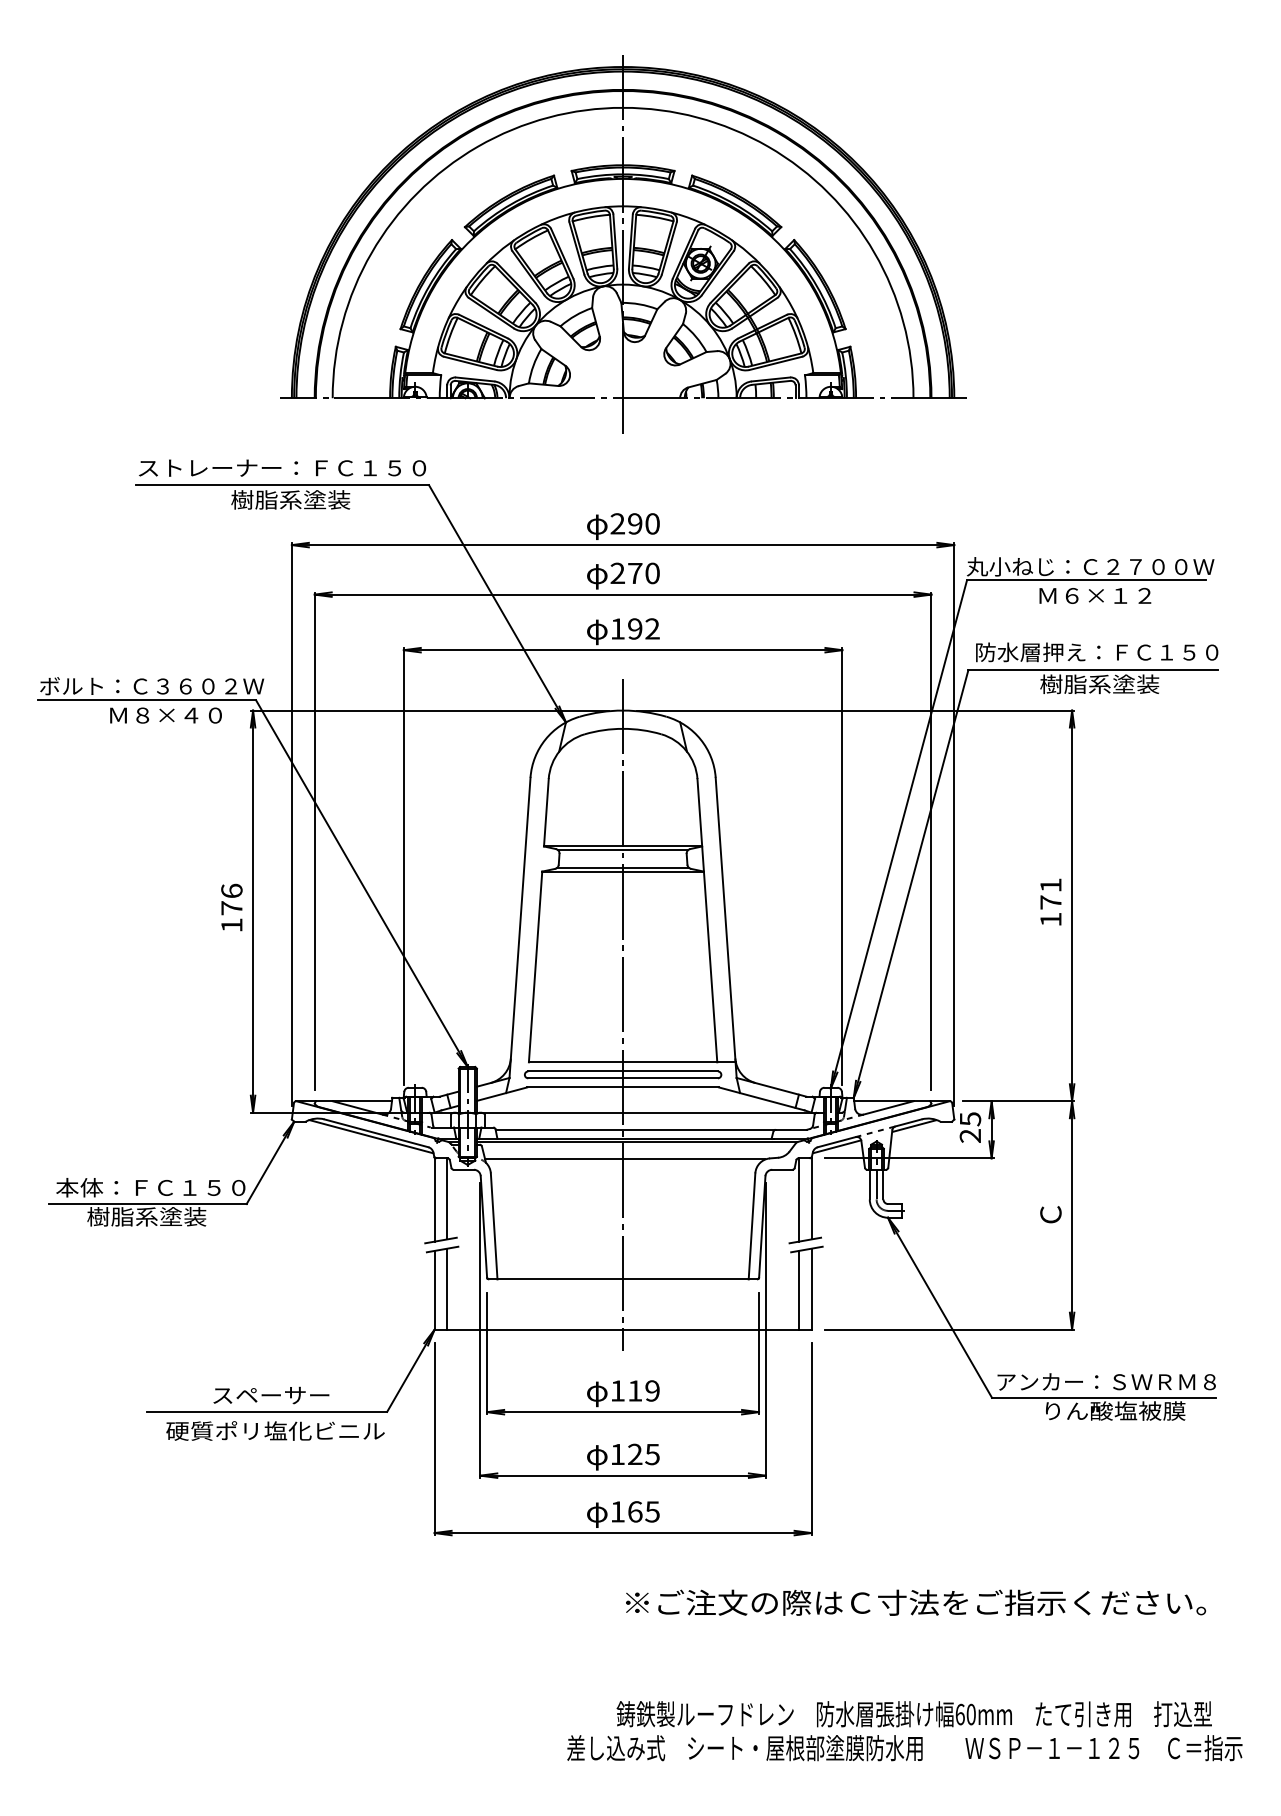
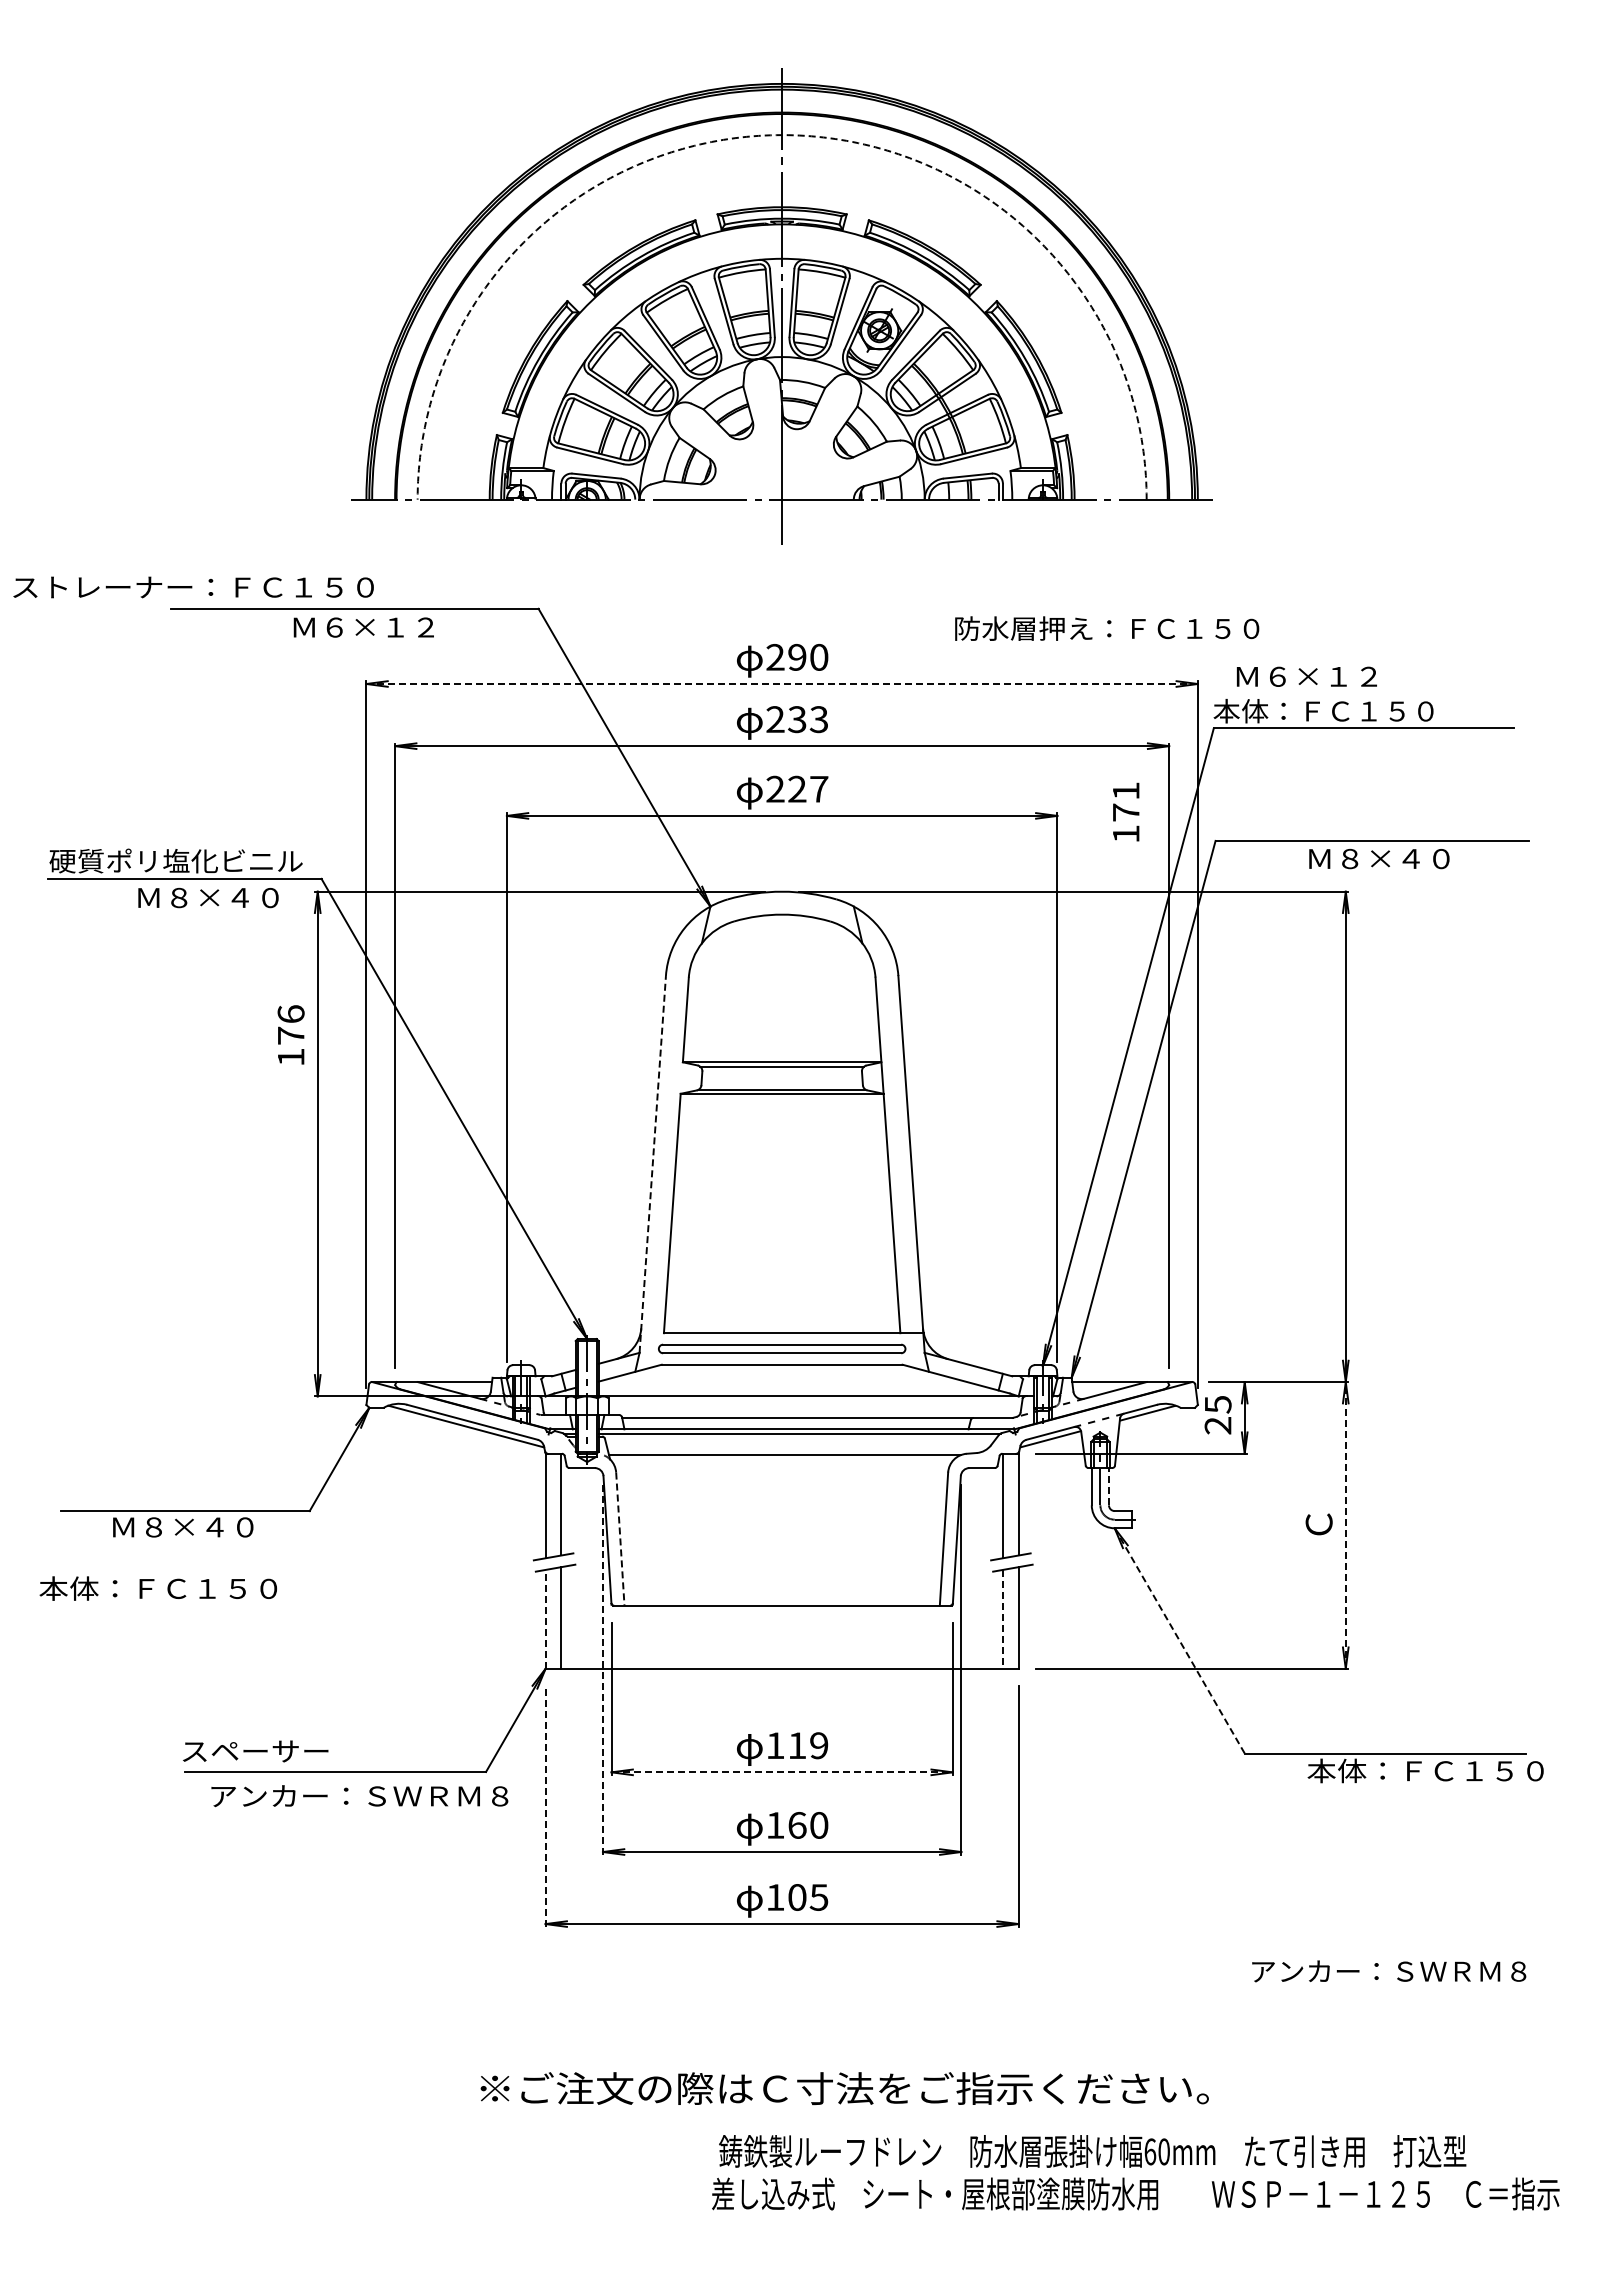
arc: (623, 108) -> (782, 135), solid -> dashed
text: (282, 468) -> (193, 587), moved
text: (290, 500) -> (364, 627), 樹脂系塗装 -> Ｍ６×１２
line: (623, 545) -> (782, 684), solid -> dashed
text: (1090, 566) -> (1368, 710), 丸小ねじ：Ｃ２７００Ｗ -> 本体：ＦＣ１５０
text: (644, 573) -> (808, 719), 270 -> 233
text: (1095, 595) -> (1306, 676), moved
text: (635, 628) -> (797, 788), 192 -> 227
text: (1097, 652) -> (1107, 628), moved
text: (1099, 684) -> (1380, 858), 樹脂系塗装 -> Ｍ８×４０
text: (151, 685) -> (190, 860), ボルト：Ｃ３６０２Ｗ -> 硬質ポリ塩化ビニル
text: (1051, 901) -> (1126, 811), moved
text: (231, 907) -> (290, 1034), moved
line: (519, 927) -> (652, 1164), solid -> dashed
line: (623, 1014) -> (782, 1273), removed
line: (883, 1184) -> (1108, 1486), solid -> dashed
text: (150, 1187) -> (157, 1588), moved
line: (1071, 1214) -> (1345, 1524), solid -> dashed
text: (146, 1216) -> (183, 1526), 樹脂系塗装 -> Ｍ８×４０
line: (494, 1226) -> (620, 1539), solid -> dashed
line: (434, 1289) -> (545, 1618), solid -> dashed
line: (798, 1290) -> (1002, 1619), solid -> dashed
line: (939, 1307) -> (1179, 1641), solid -> dashed
line: (479, 1330) -> (602, 1669), solid -> dashed
text: (1106, 1382) -> (1389, 1971), moved
text: (271, 1395) -> (255, 1751), moved
text: (1135, 1410) -> (1425, 1770), りん酸塩被膜 -> 本体：ＦＣ１５０
line: (623, 1412) -> (782, 1772), solid -> dashed
text: (285, 1430) -> (358, 1795), 硬質ポリ塩化ビニル -> アンカー：ＳＷＲＭ８
line: (434, 1438) -> (545, 1805), solid -> dashed
text: (644, 1454) -> (808, 1825), 125 -> 160
text: (635, 1511) -> (797, 1897), 165 -> 105
text: (915, 1602) -> (844, 2088), moved
text: (914, 1714) -> (1092, 2151), moved

